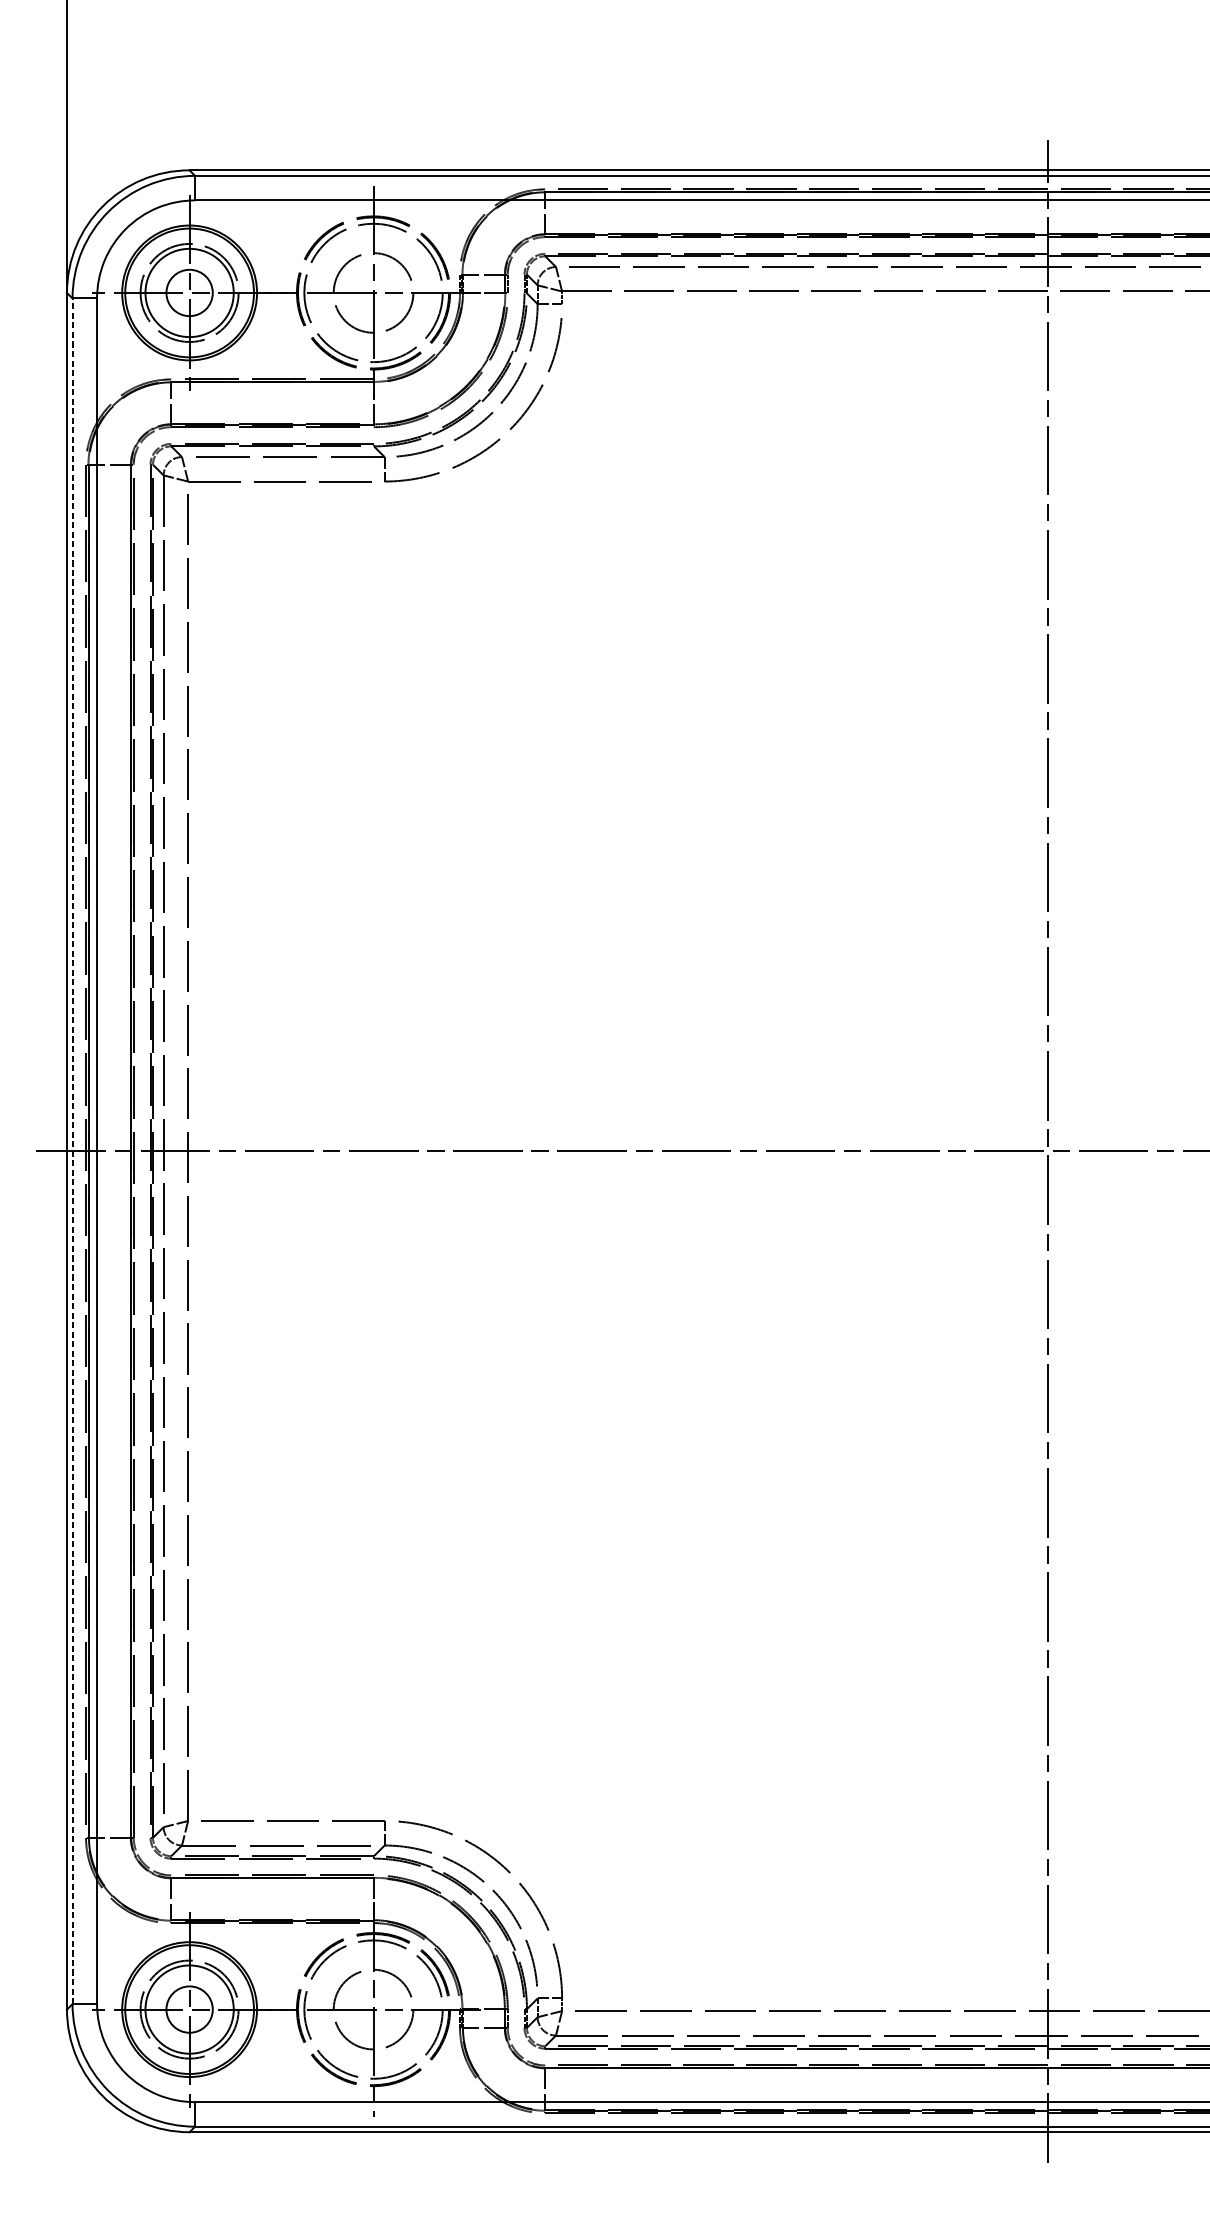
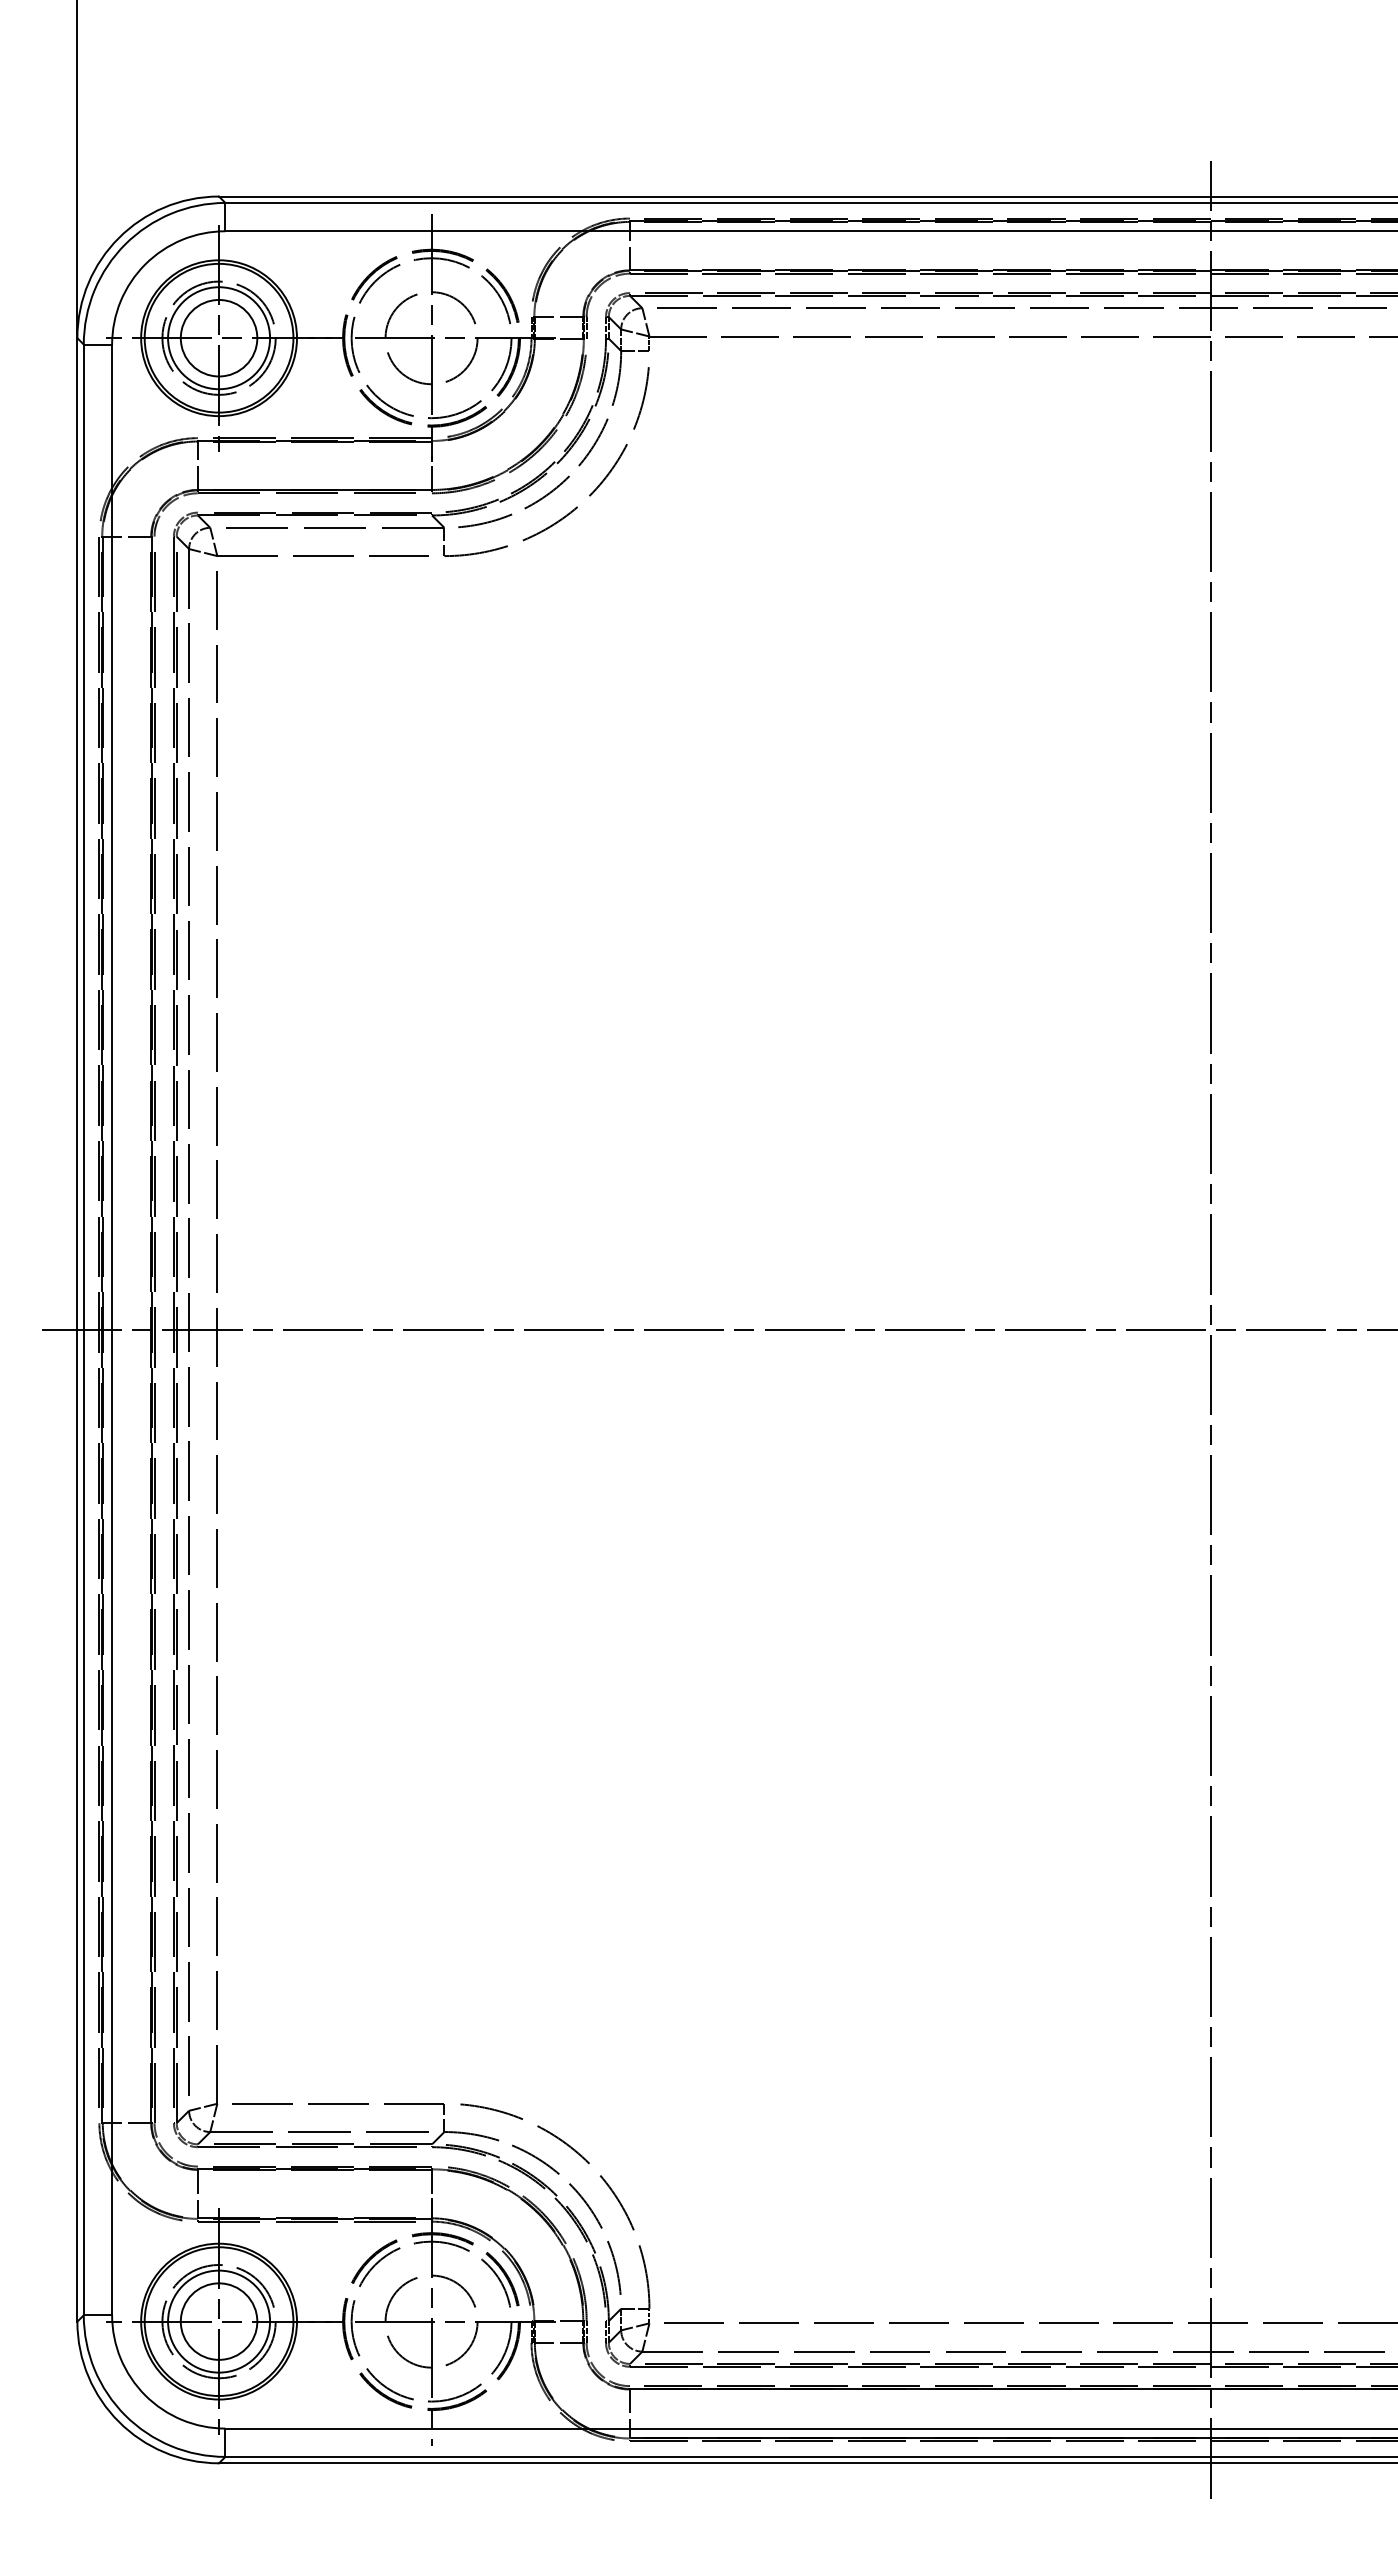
circle: (189, 292) -> (218, 337), size x1.43
line: (72, 1150) -> (83, 1329), dashed -> solid
circle: (189, 2009) -> (218, 2321), size x1.43

